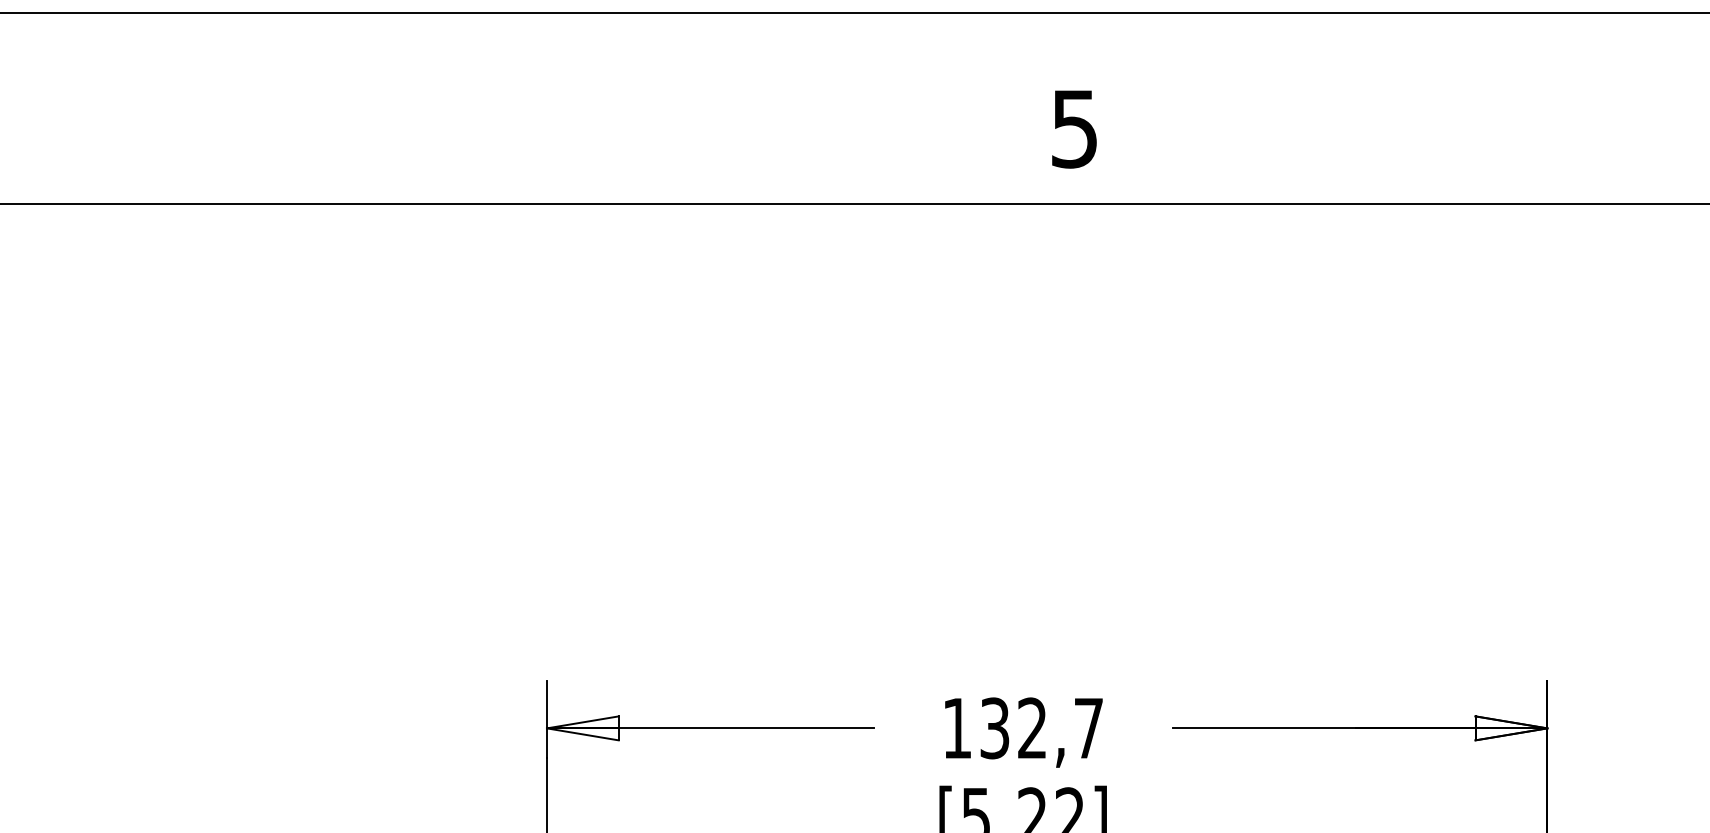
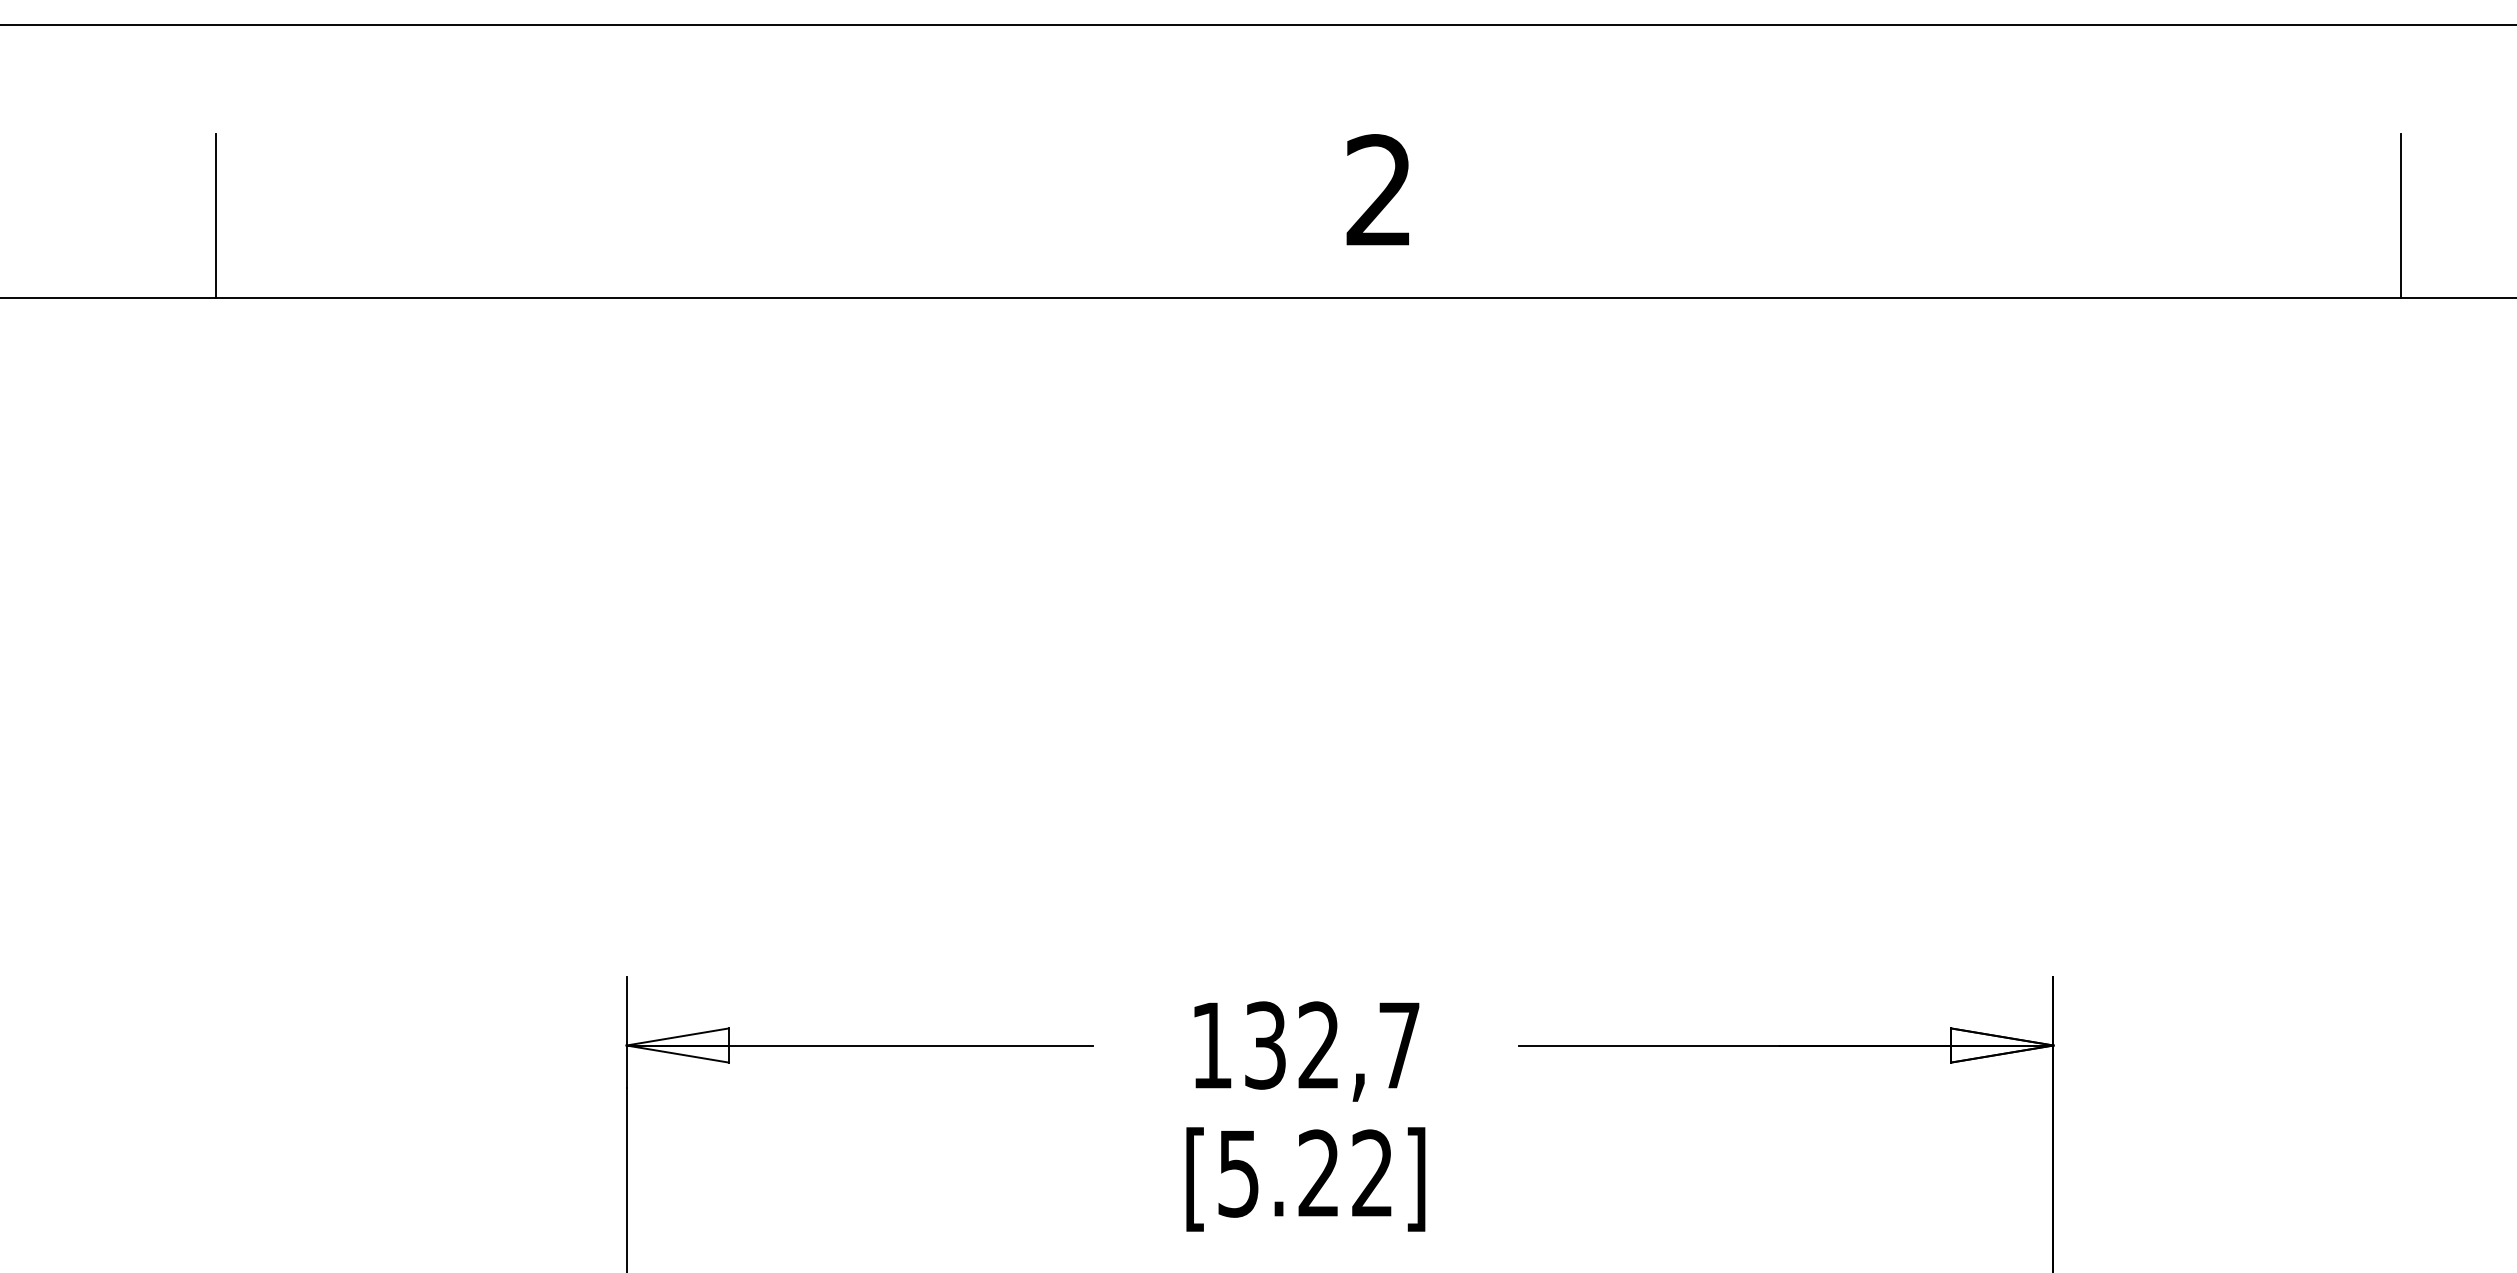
text: (1074, 128) -> (1378, 190), 5 -> 2
line: (259, 146) -> (216, 215), added

